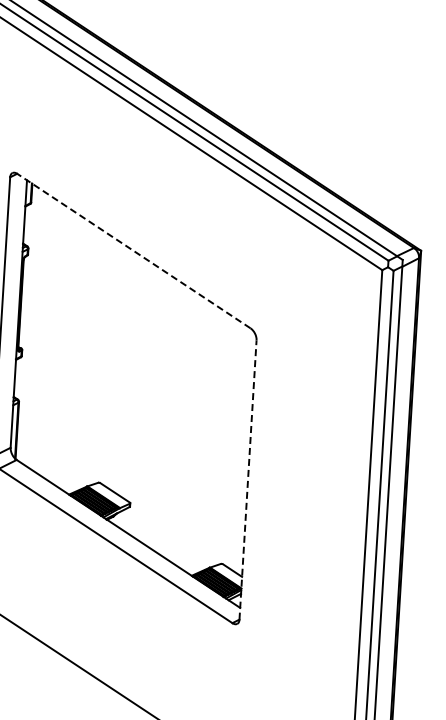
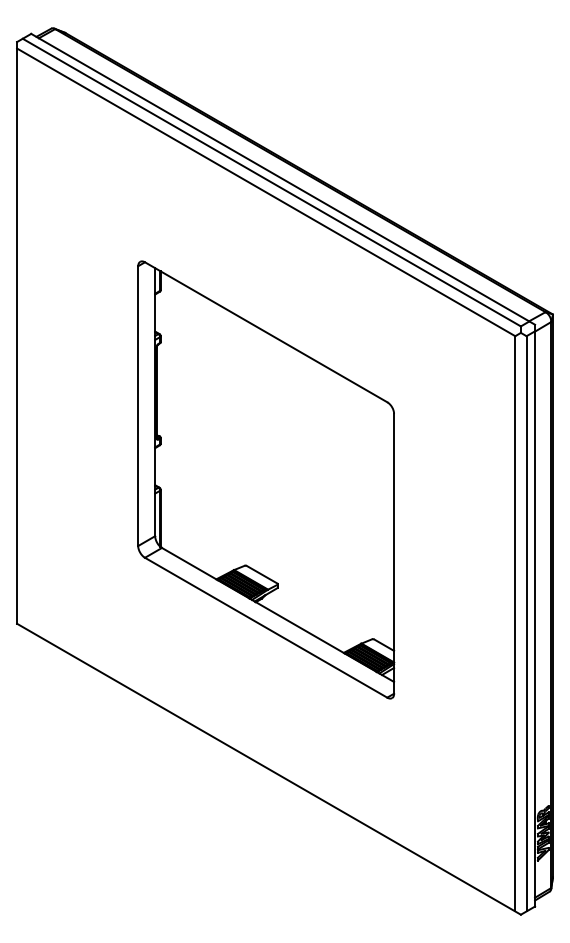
line: (134, 251) -> (266, 332), dashed -> solid
line: (248, 479) -> (394, 553), dashed -> solid

